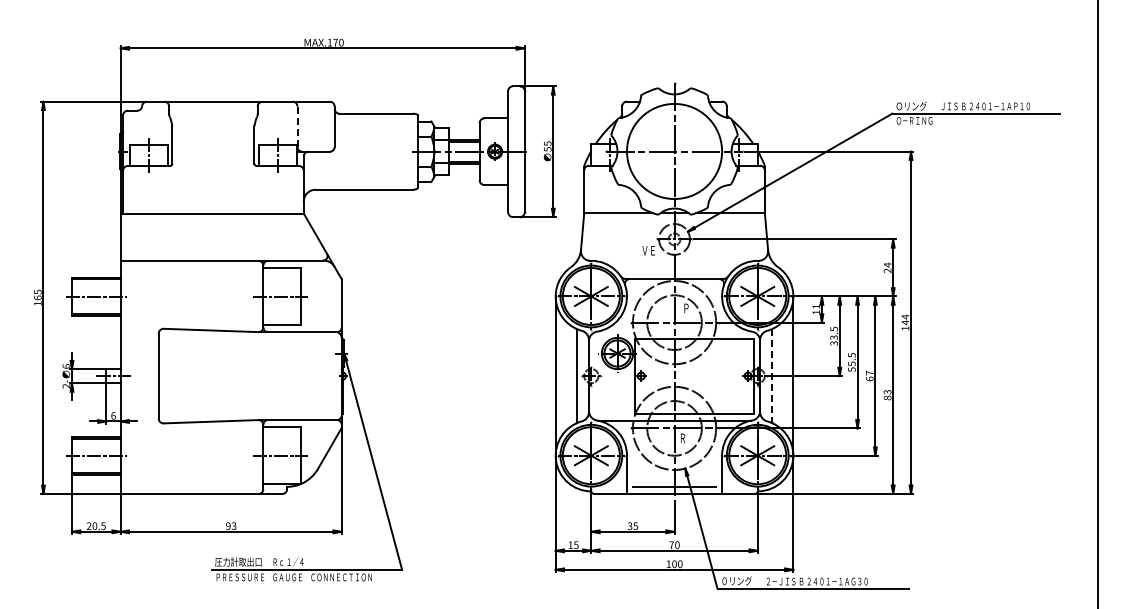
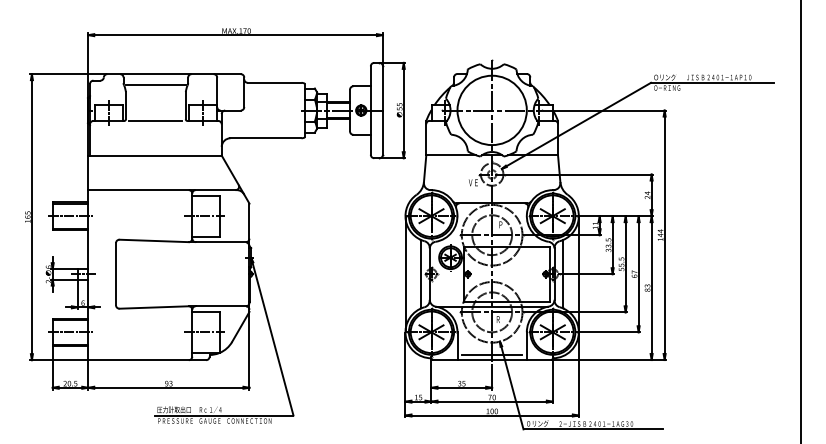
line: (213, 116) -> (155, 84), added
line: (297, 126) -> (217, 92), dashed -> solid
line: (213, 165) -> (155, 120), added
line: (772, 375) -> (563, 273), dashed -> solid

